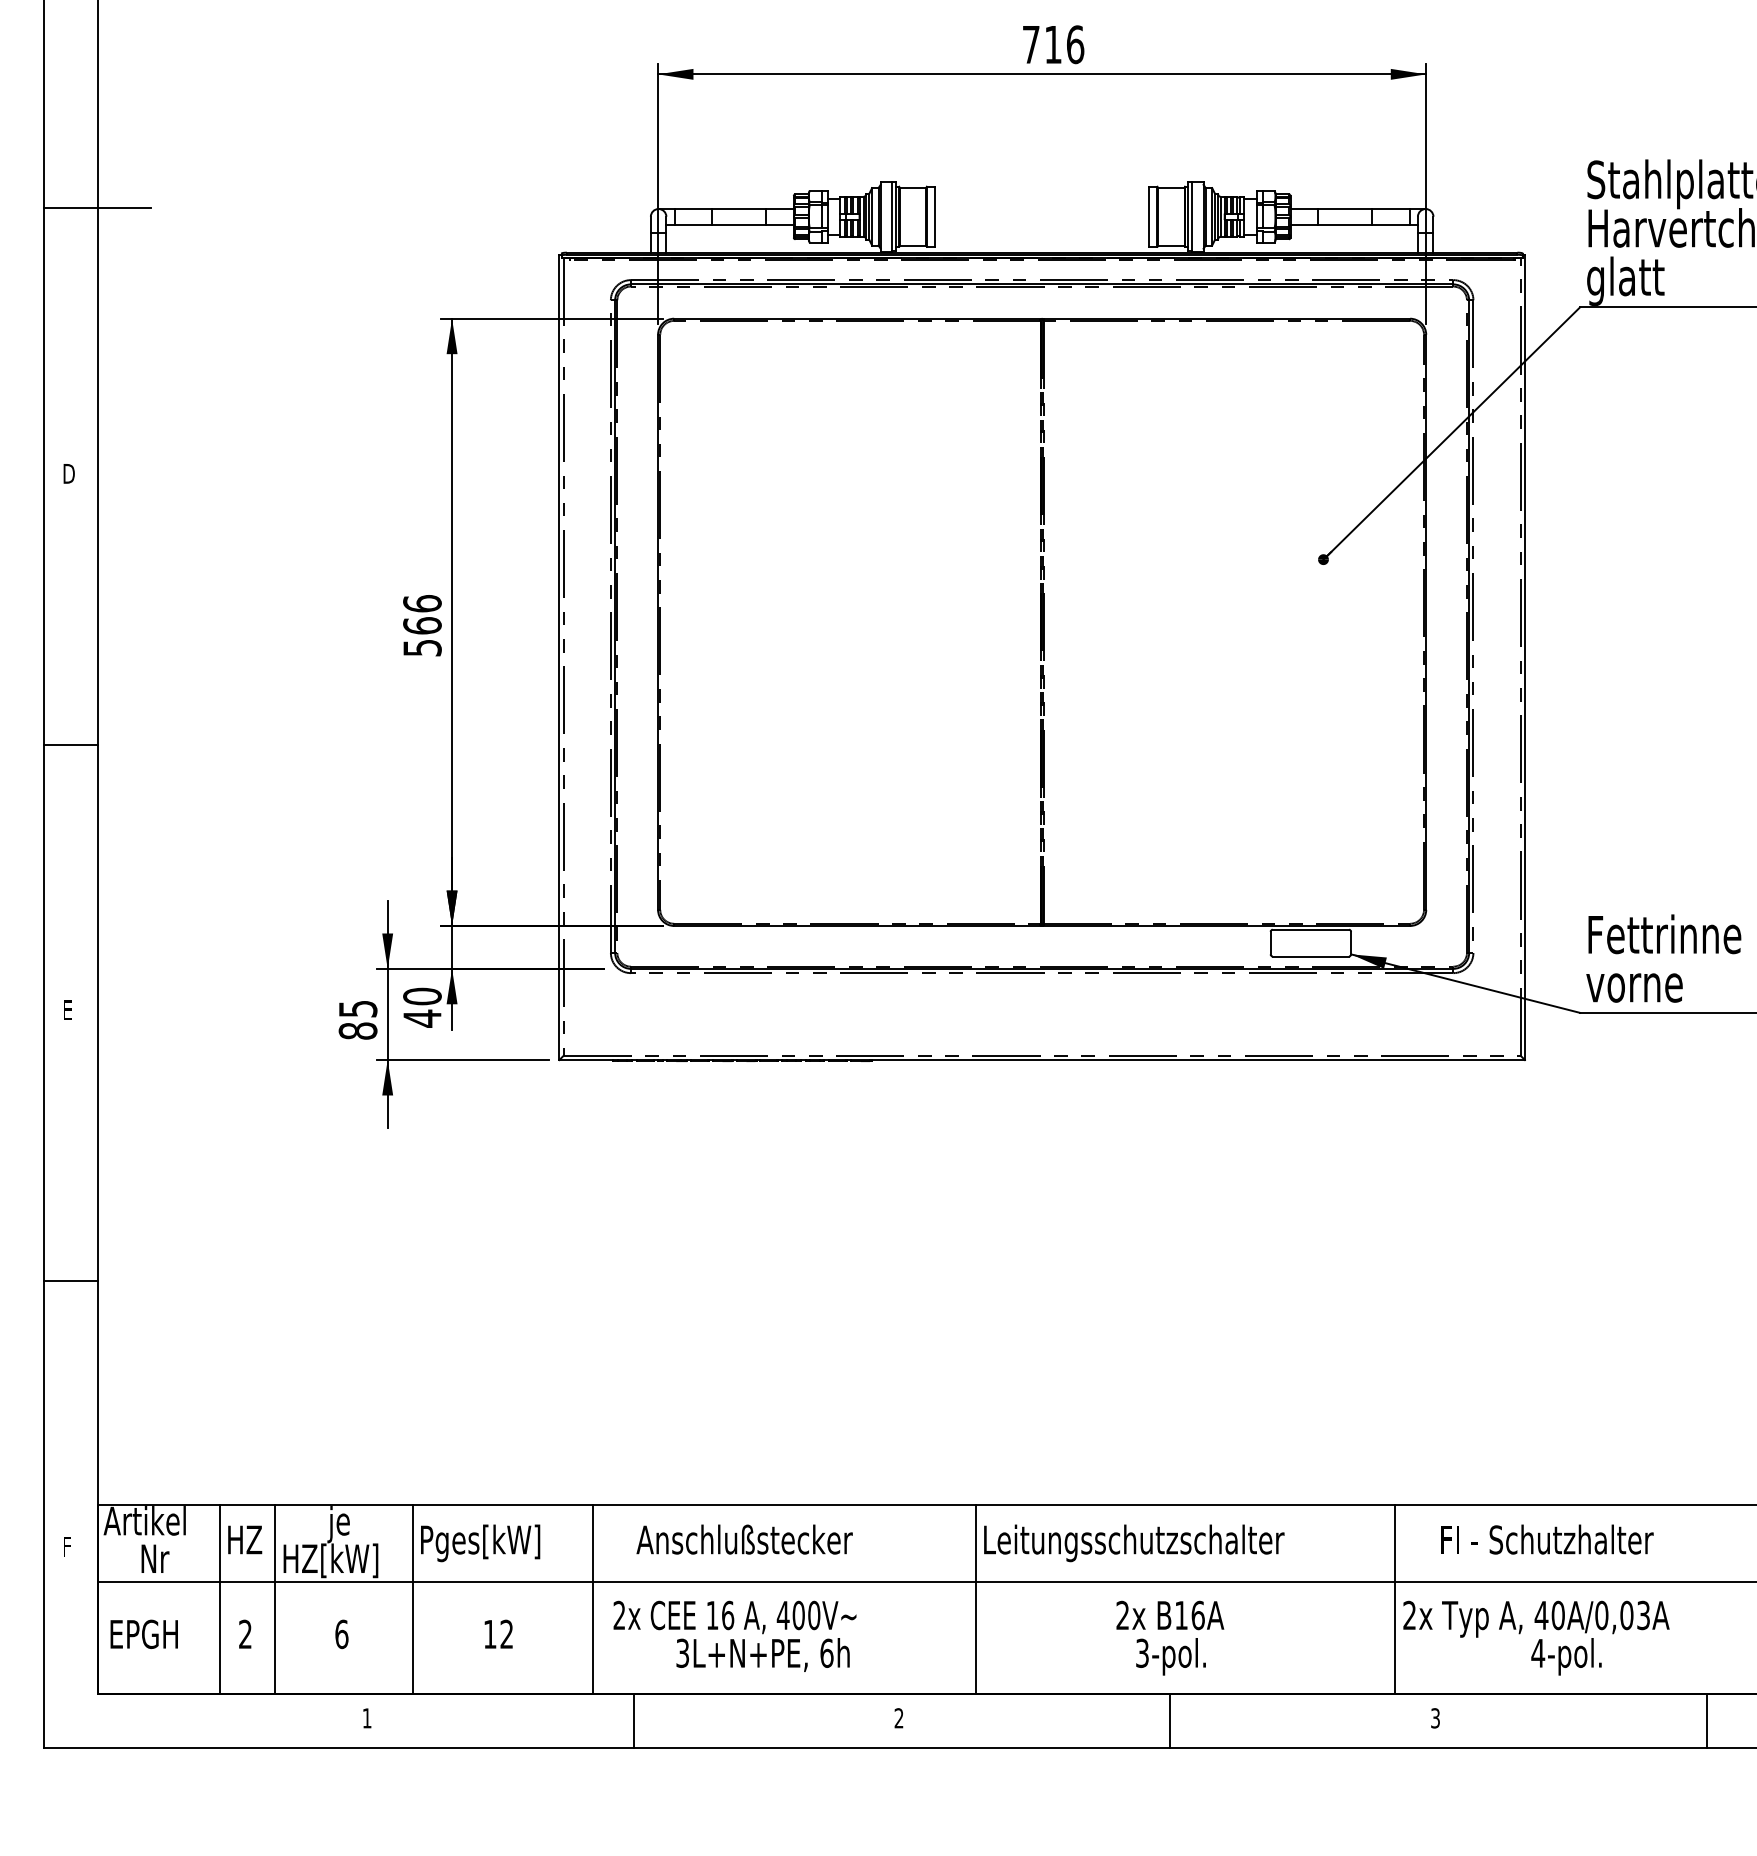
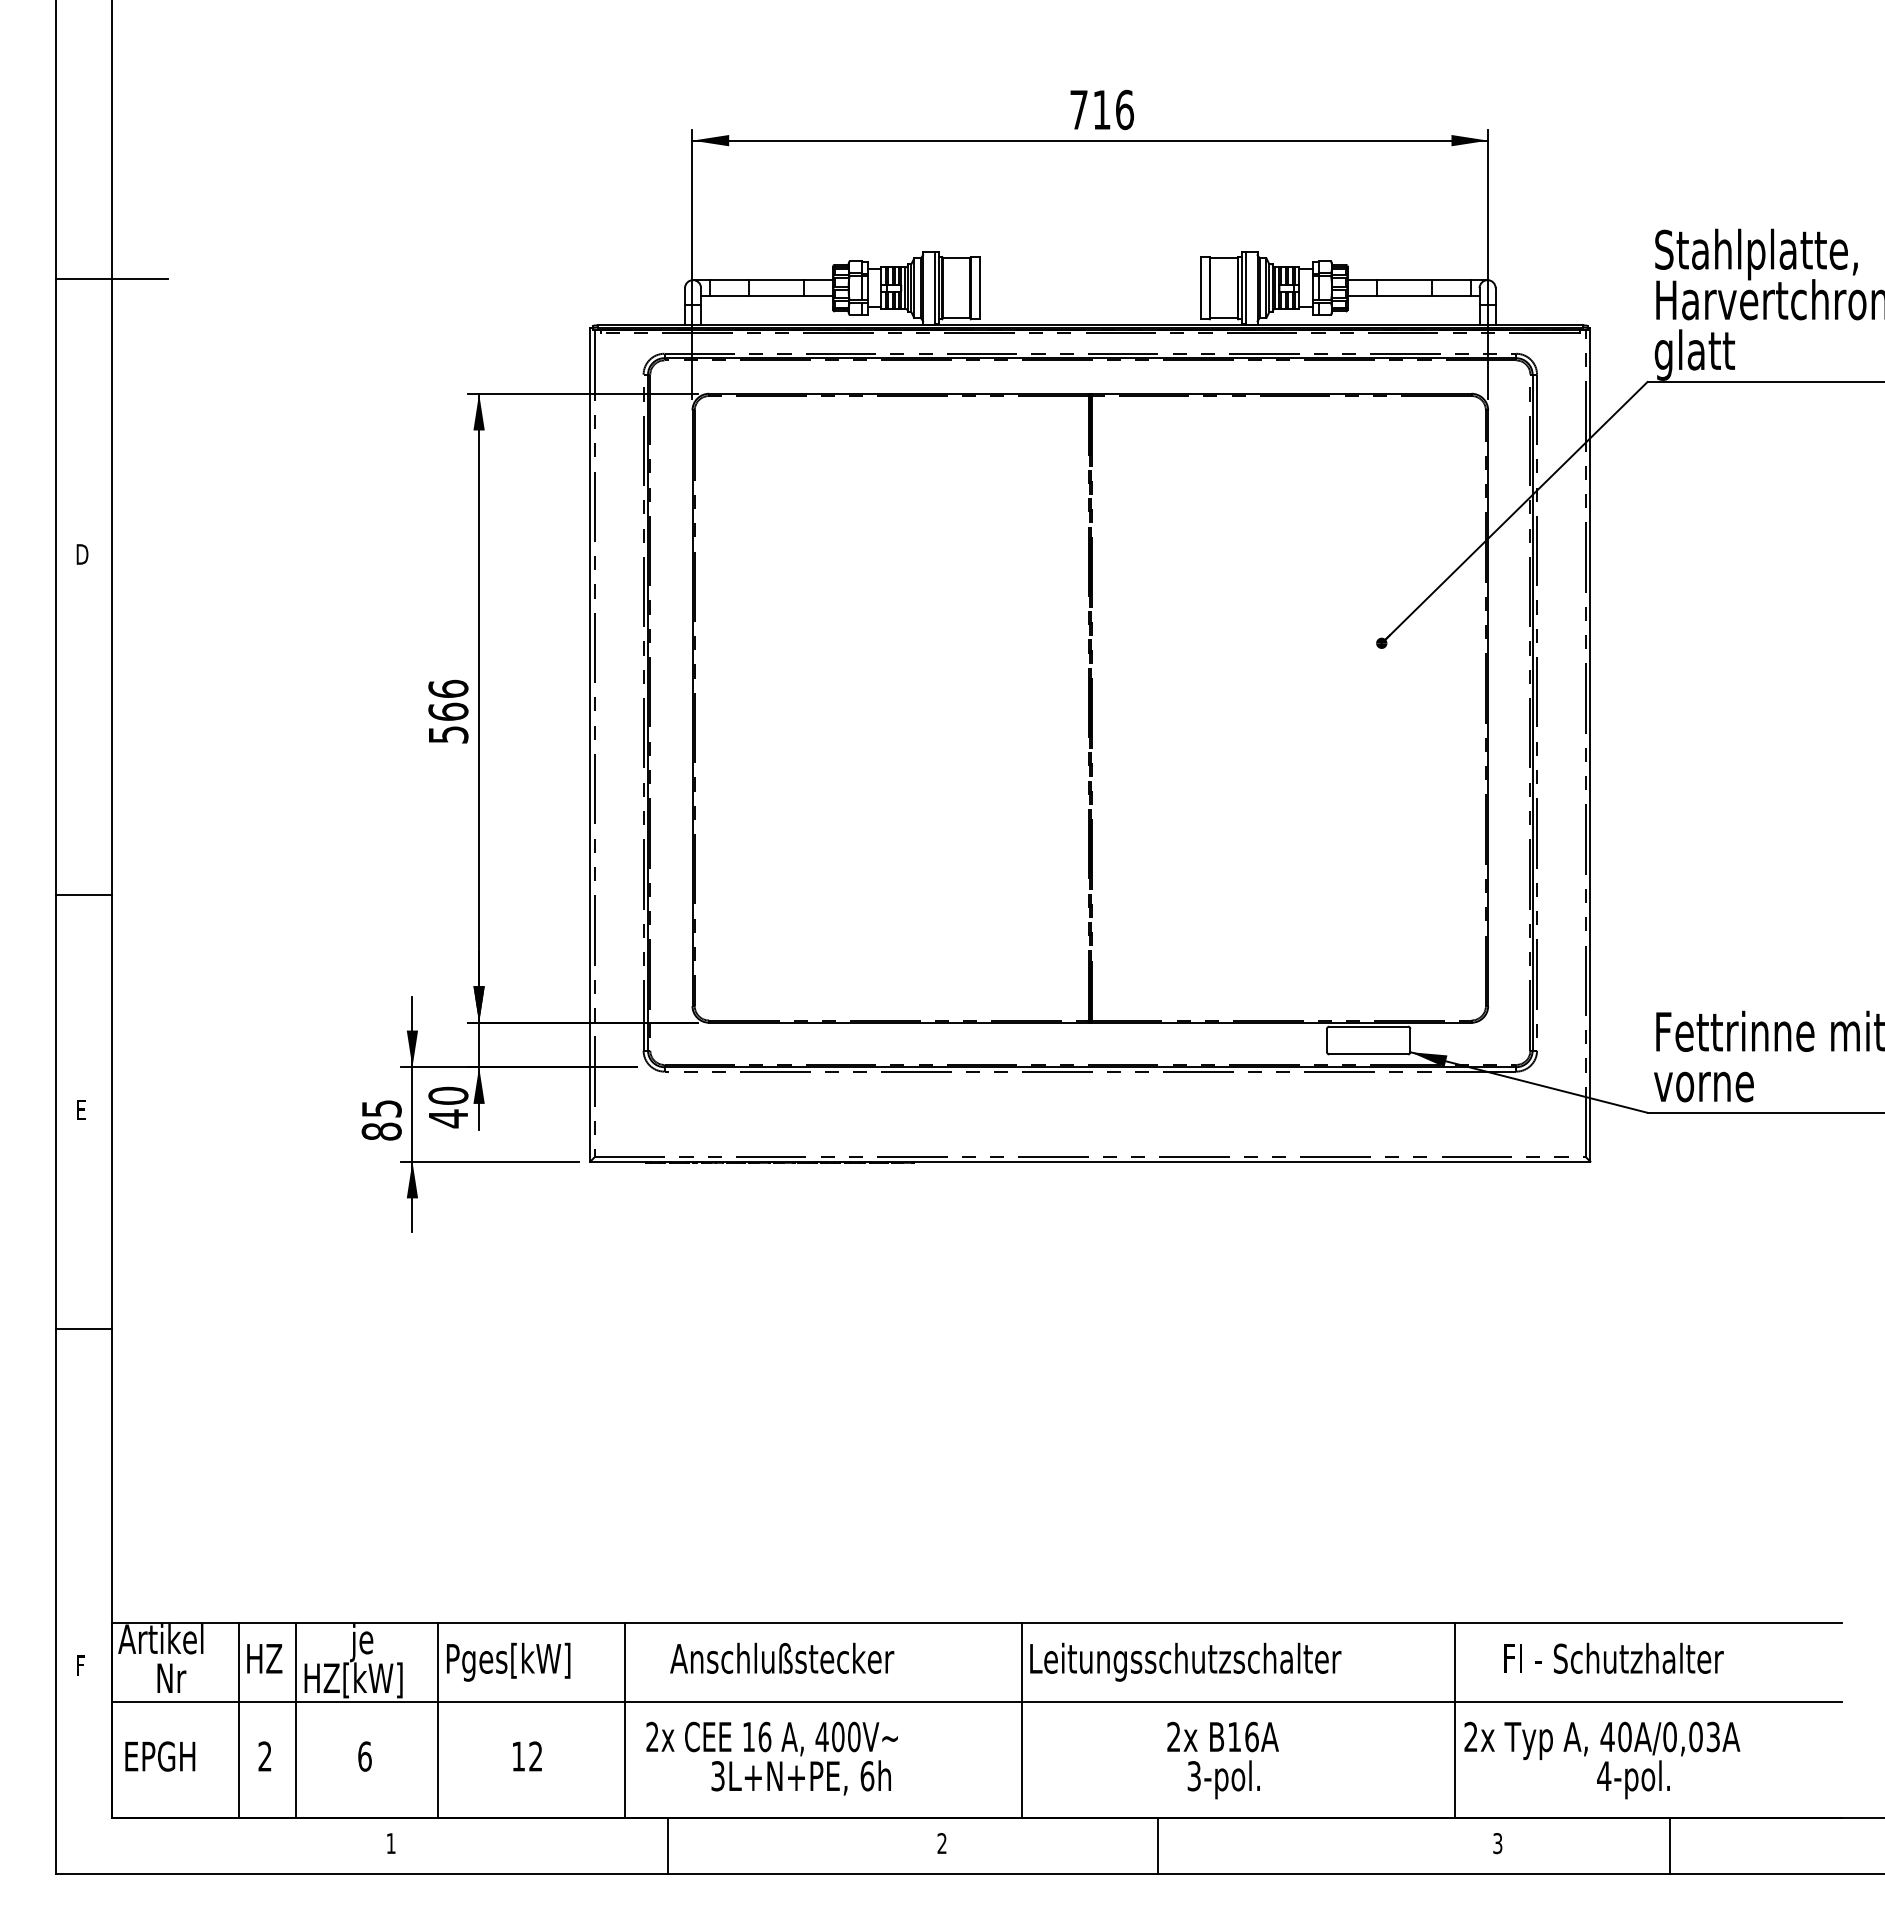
line: (70, 744) -> (83, 894), moved
line: (70, 1280) -> (83, 1328), moved
line: (1170, 1721) -> (1158, 1846), moved
line: (1706, 1721) -> (1669, 1846), moved

